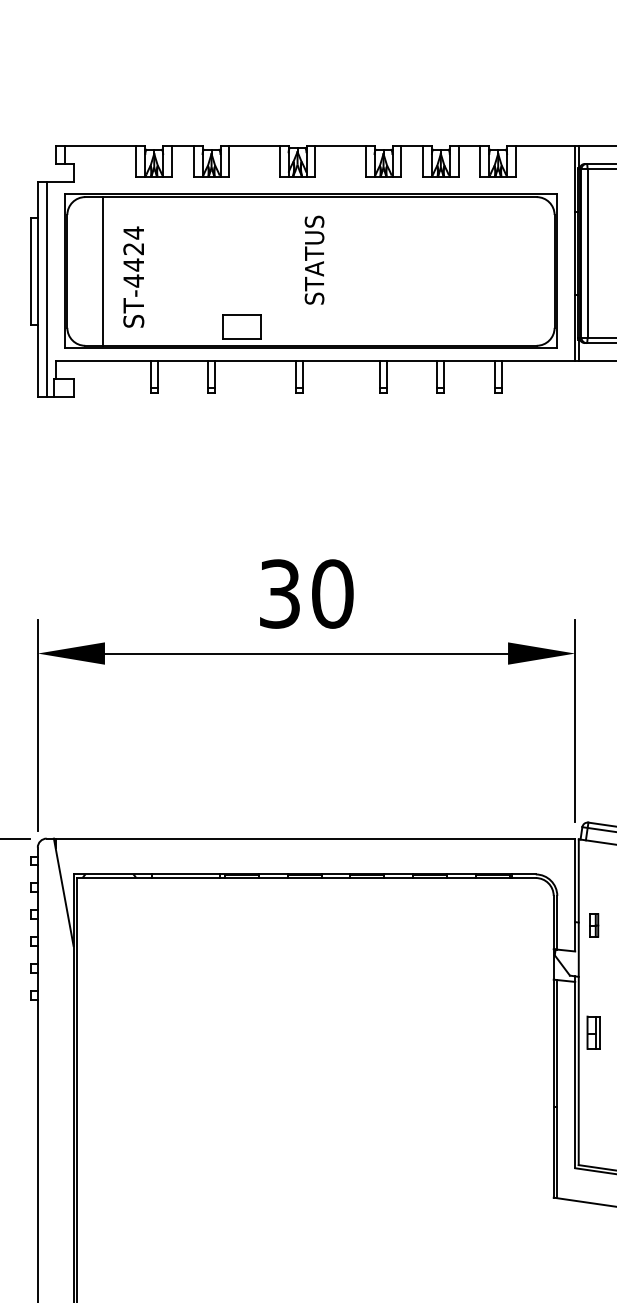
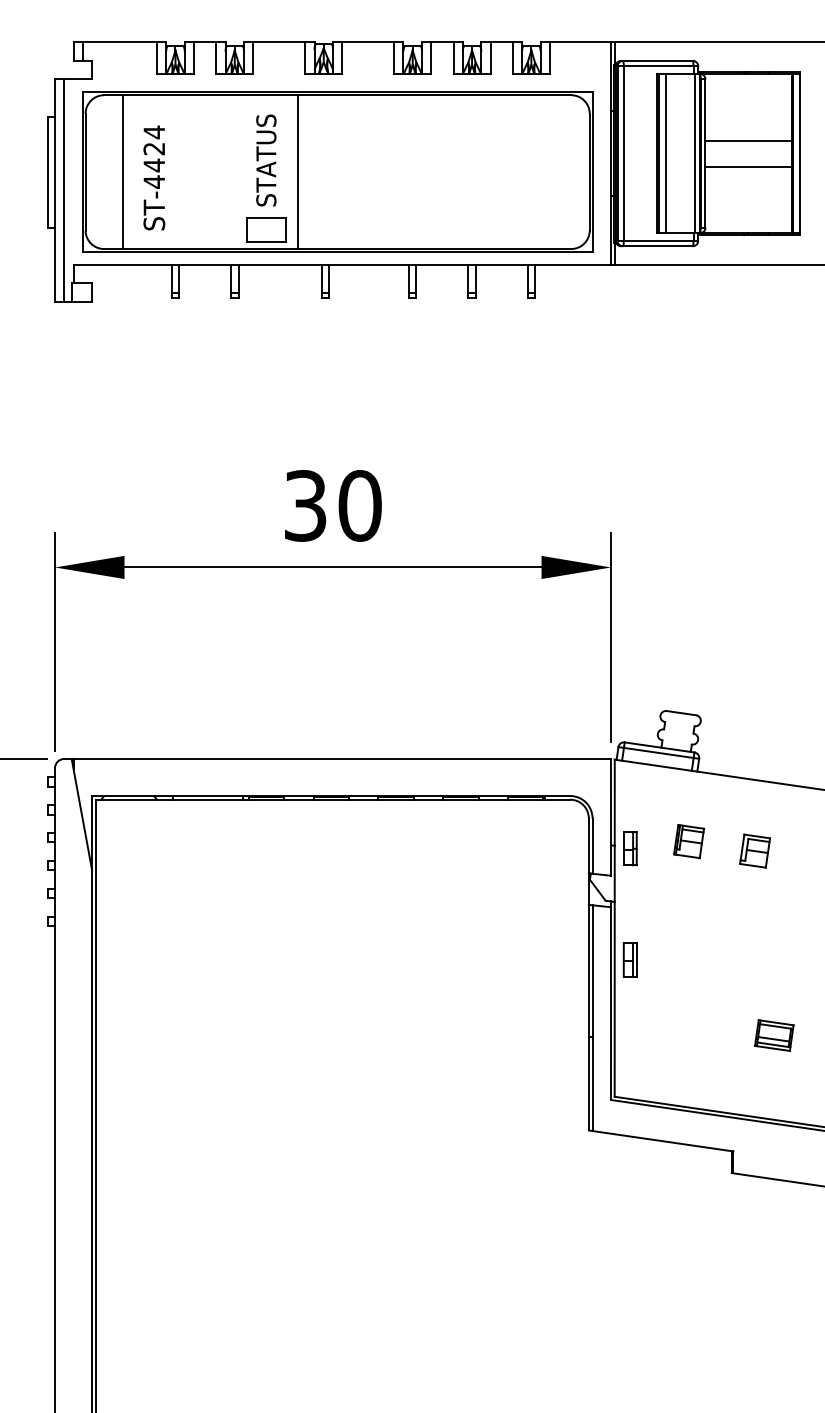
text: (314, 260) -> (266, 160), moved
line: (272, 271) -> (297, 172), added
part: (594, 925) -> (630, 848), size x1.43

